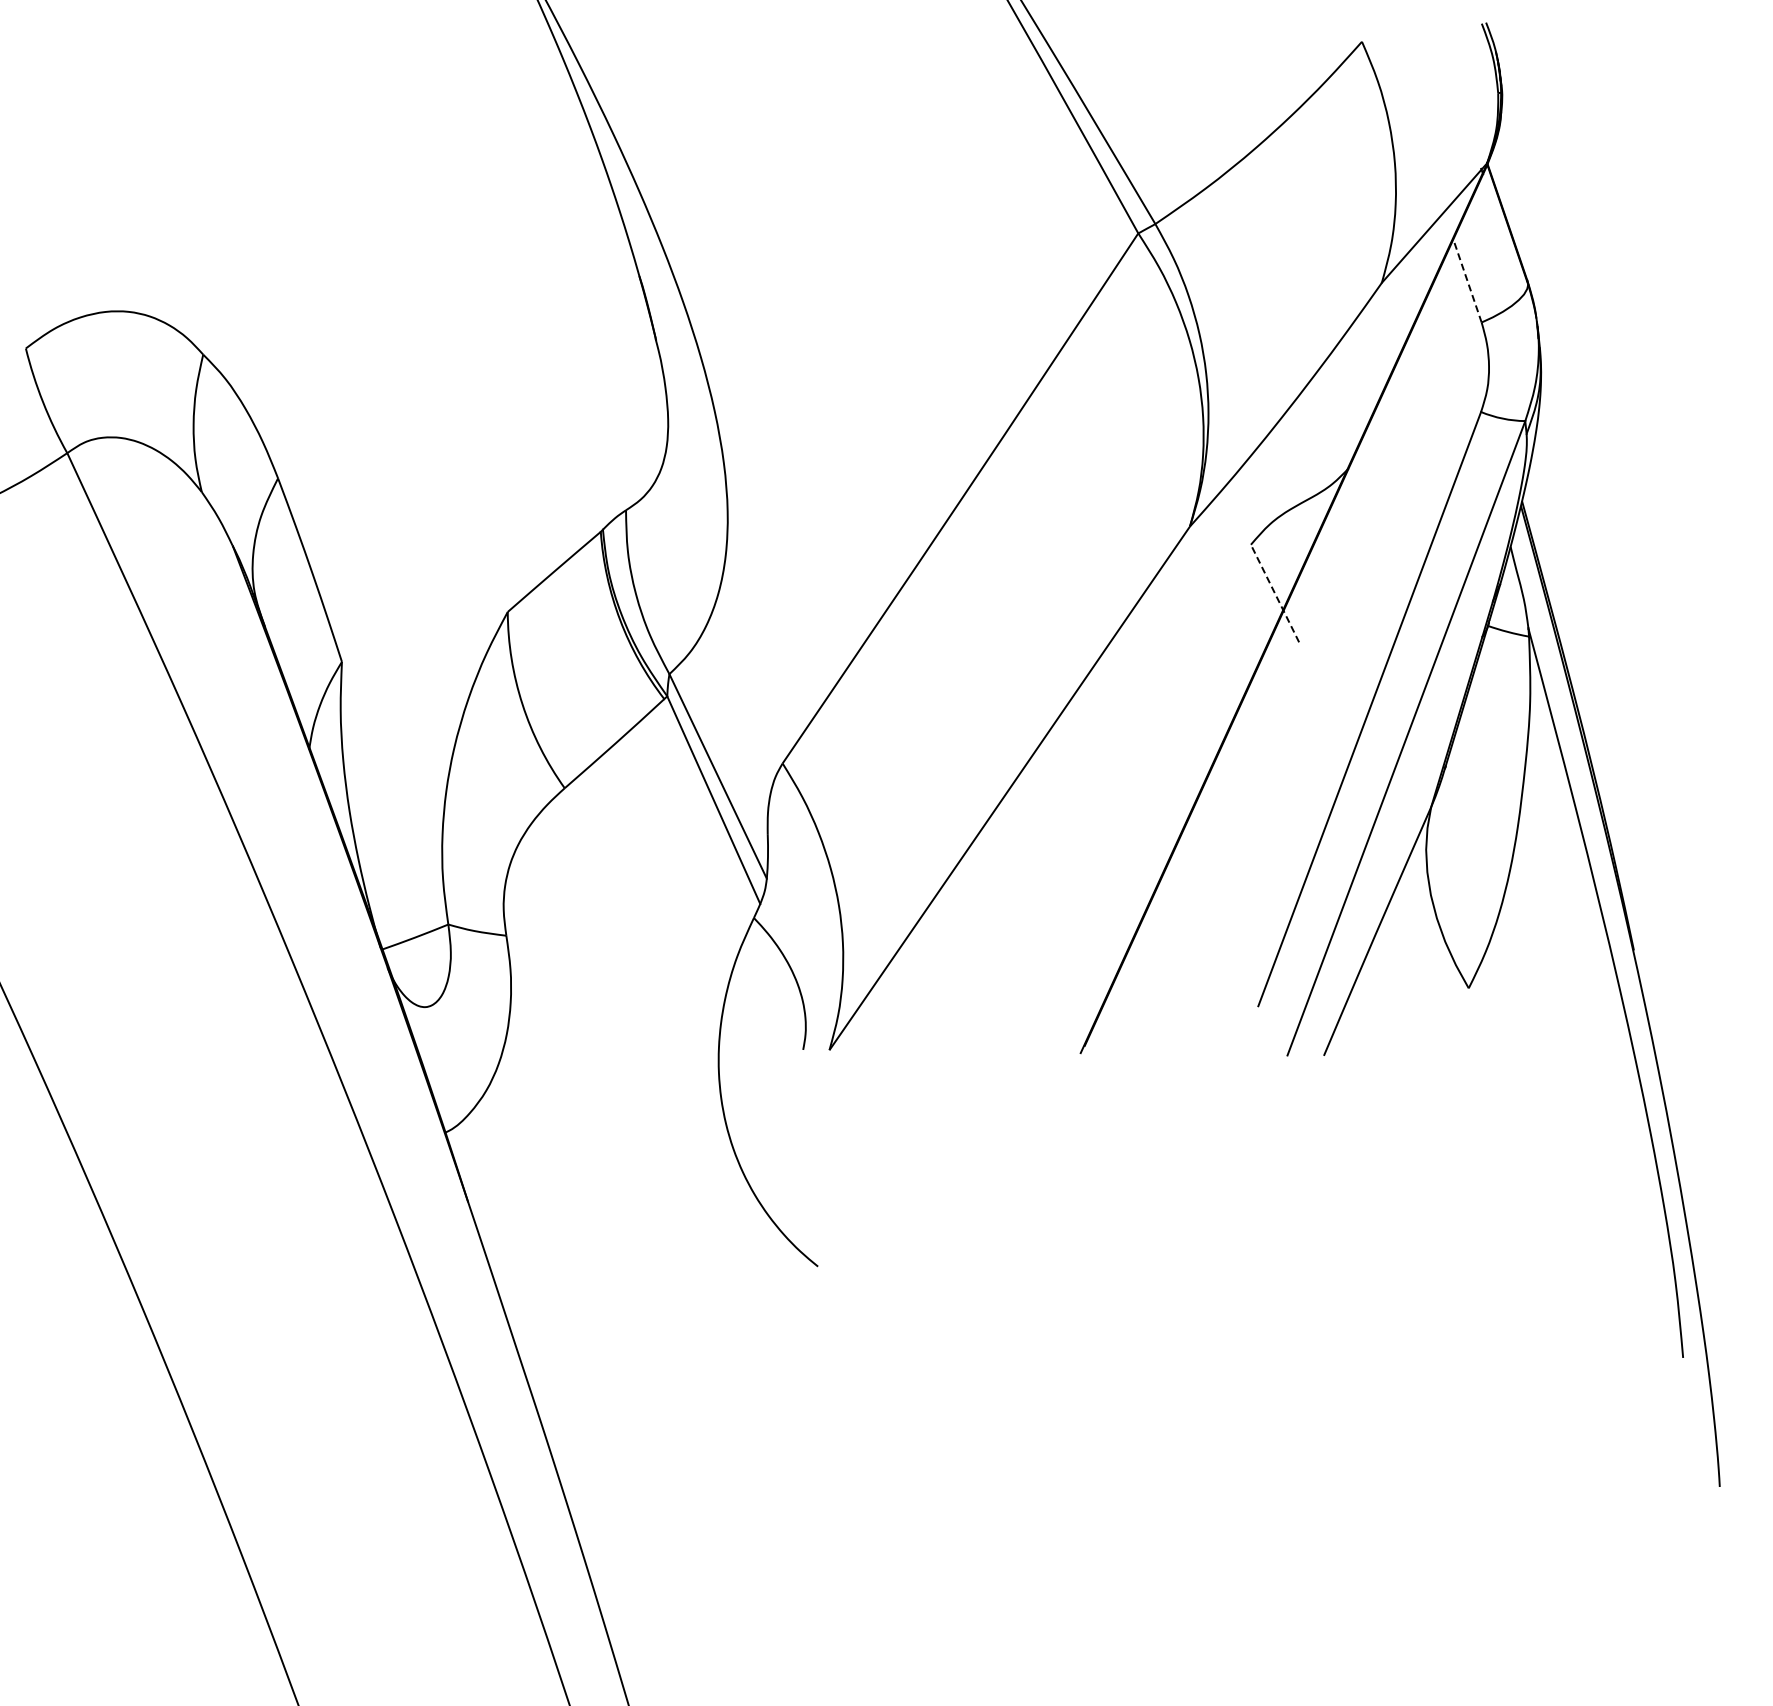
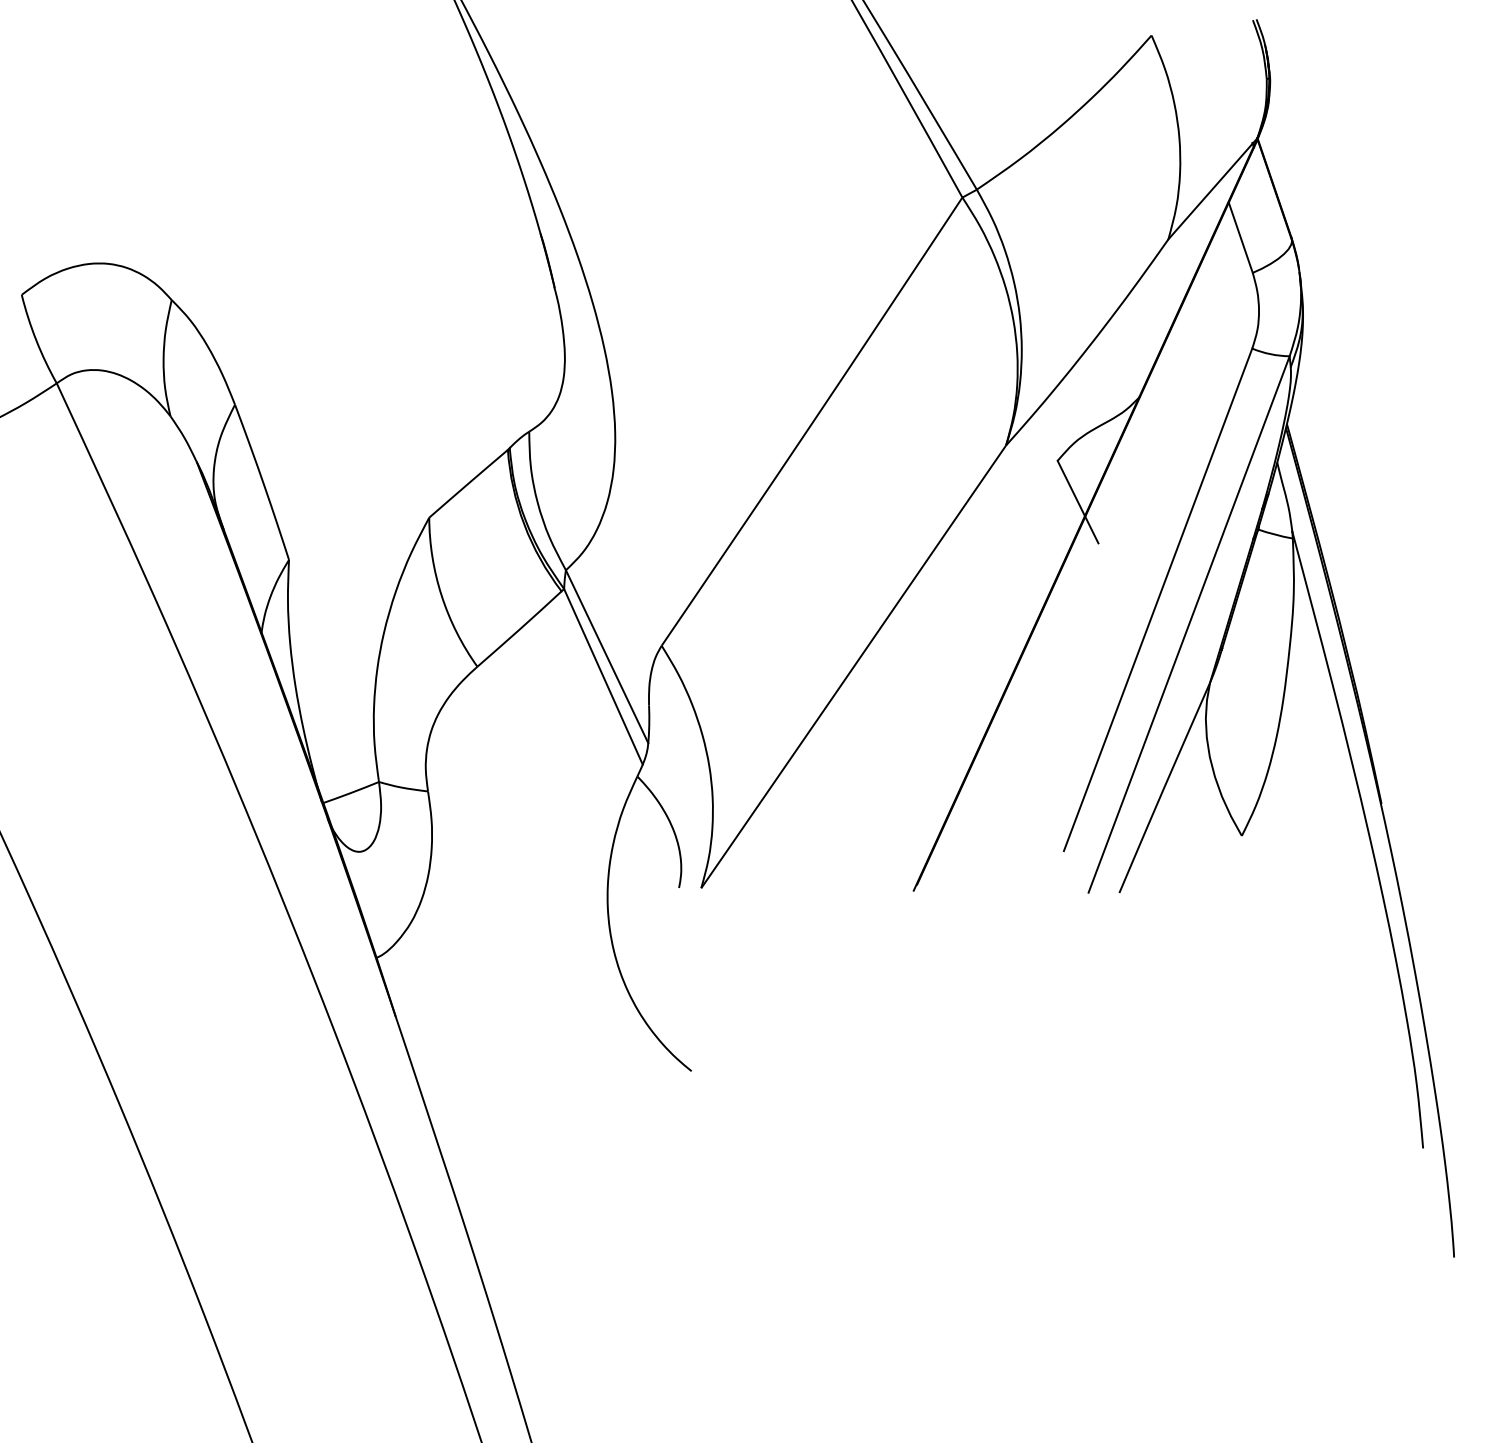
line: (1467, 280) -> (1240, 237), dashed -> solid
line: (1274, 593) -> (1077, 502), dashed -> solid

